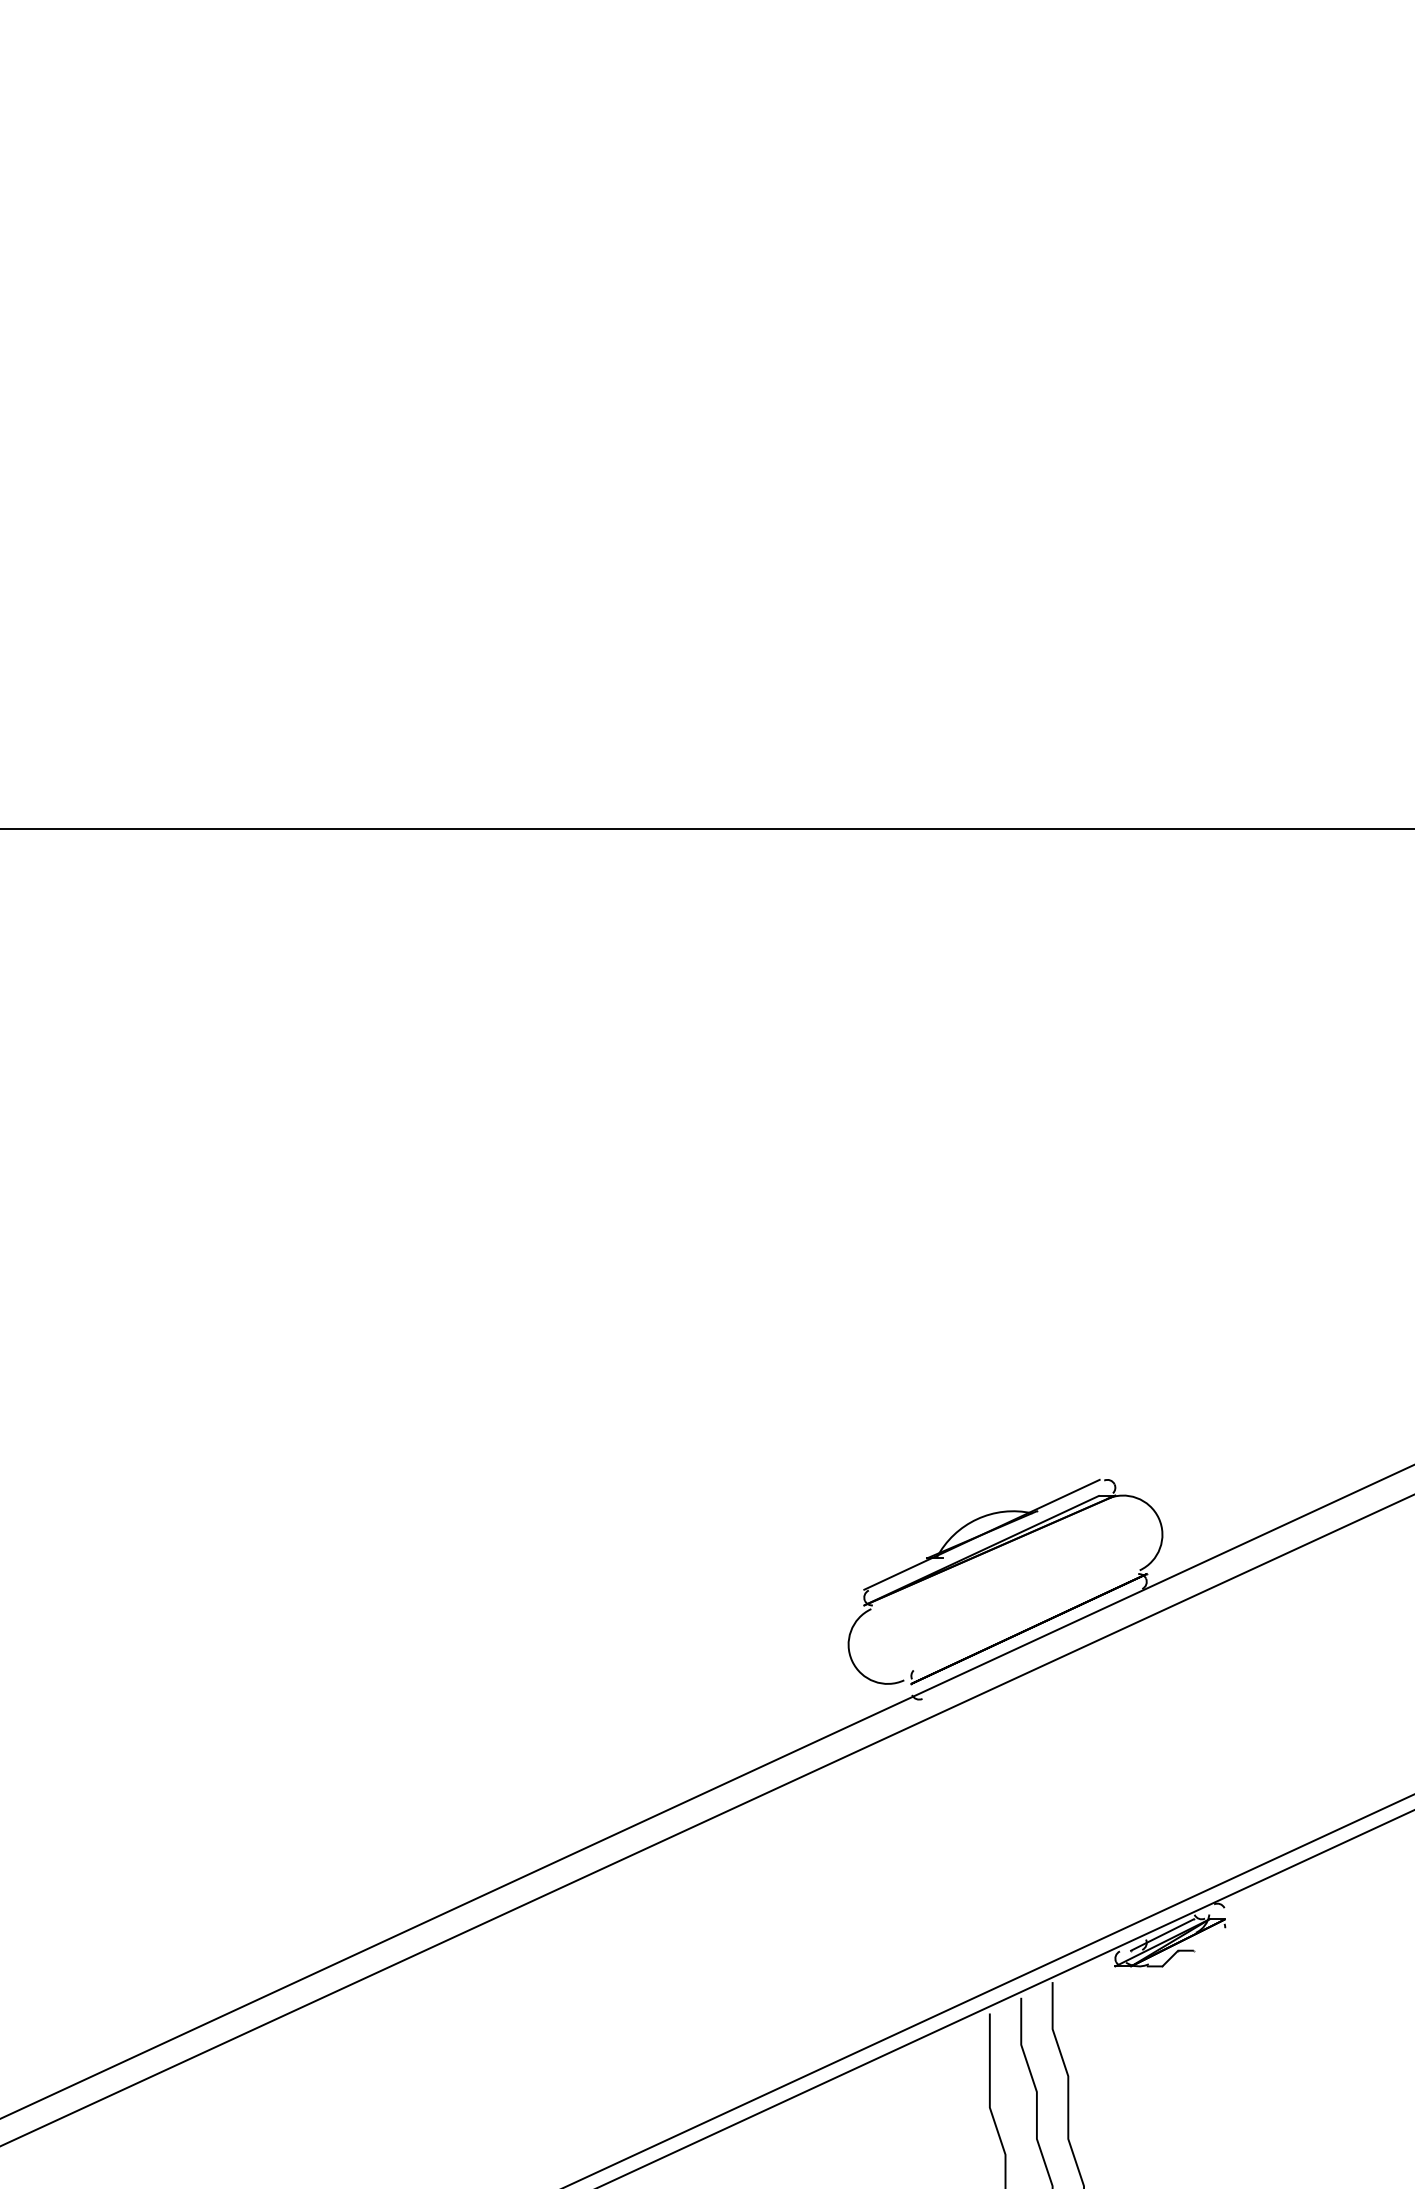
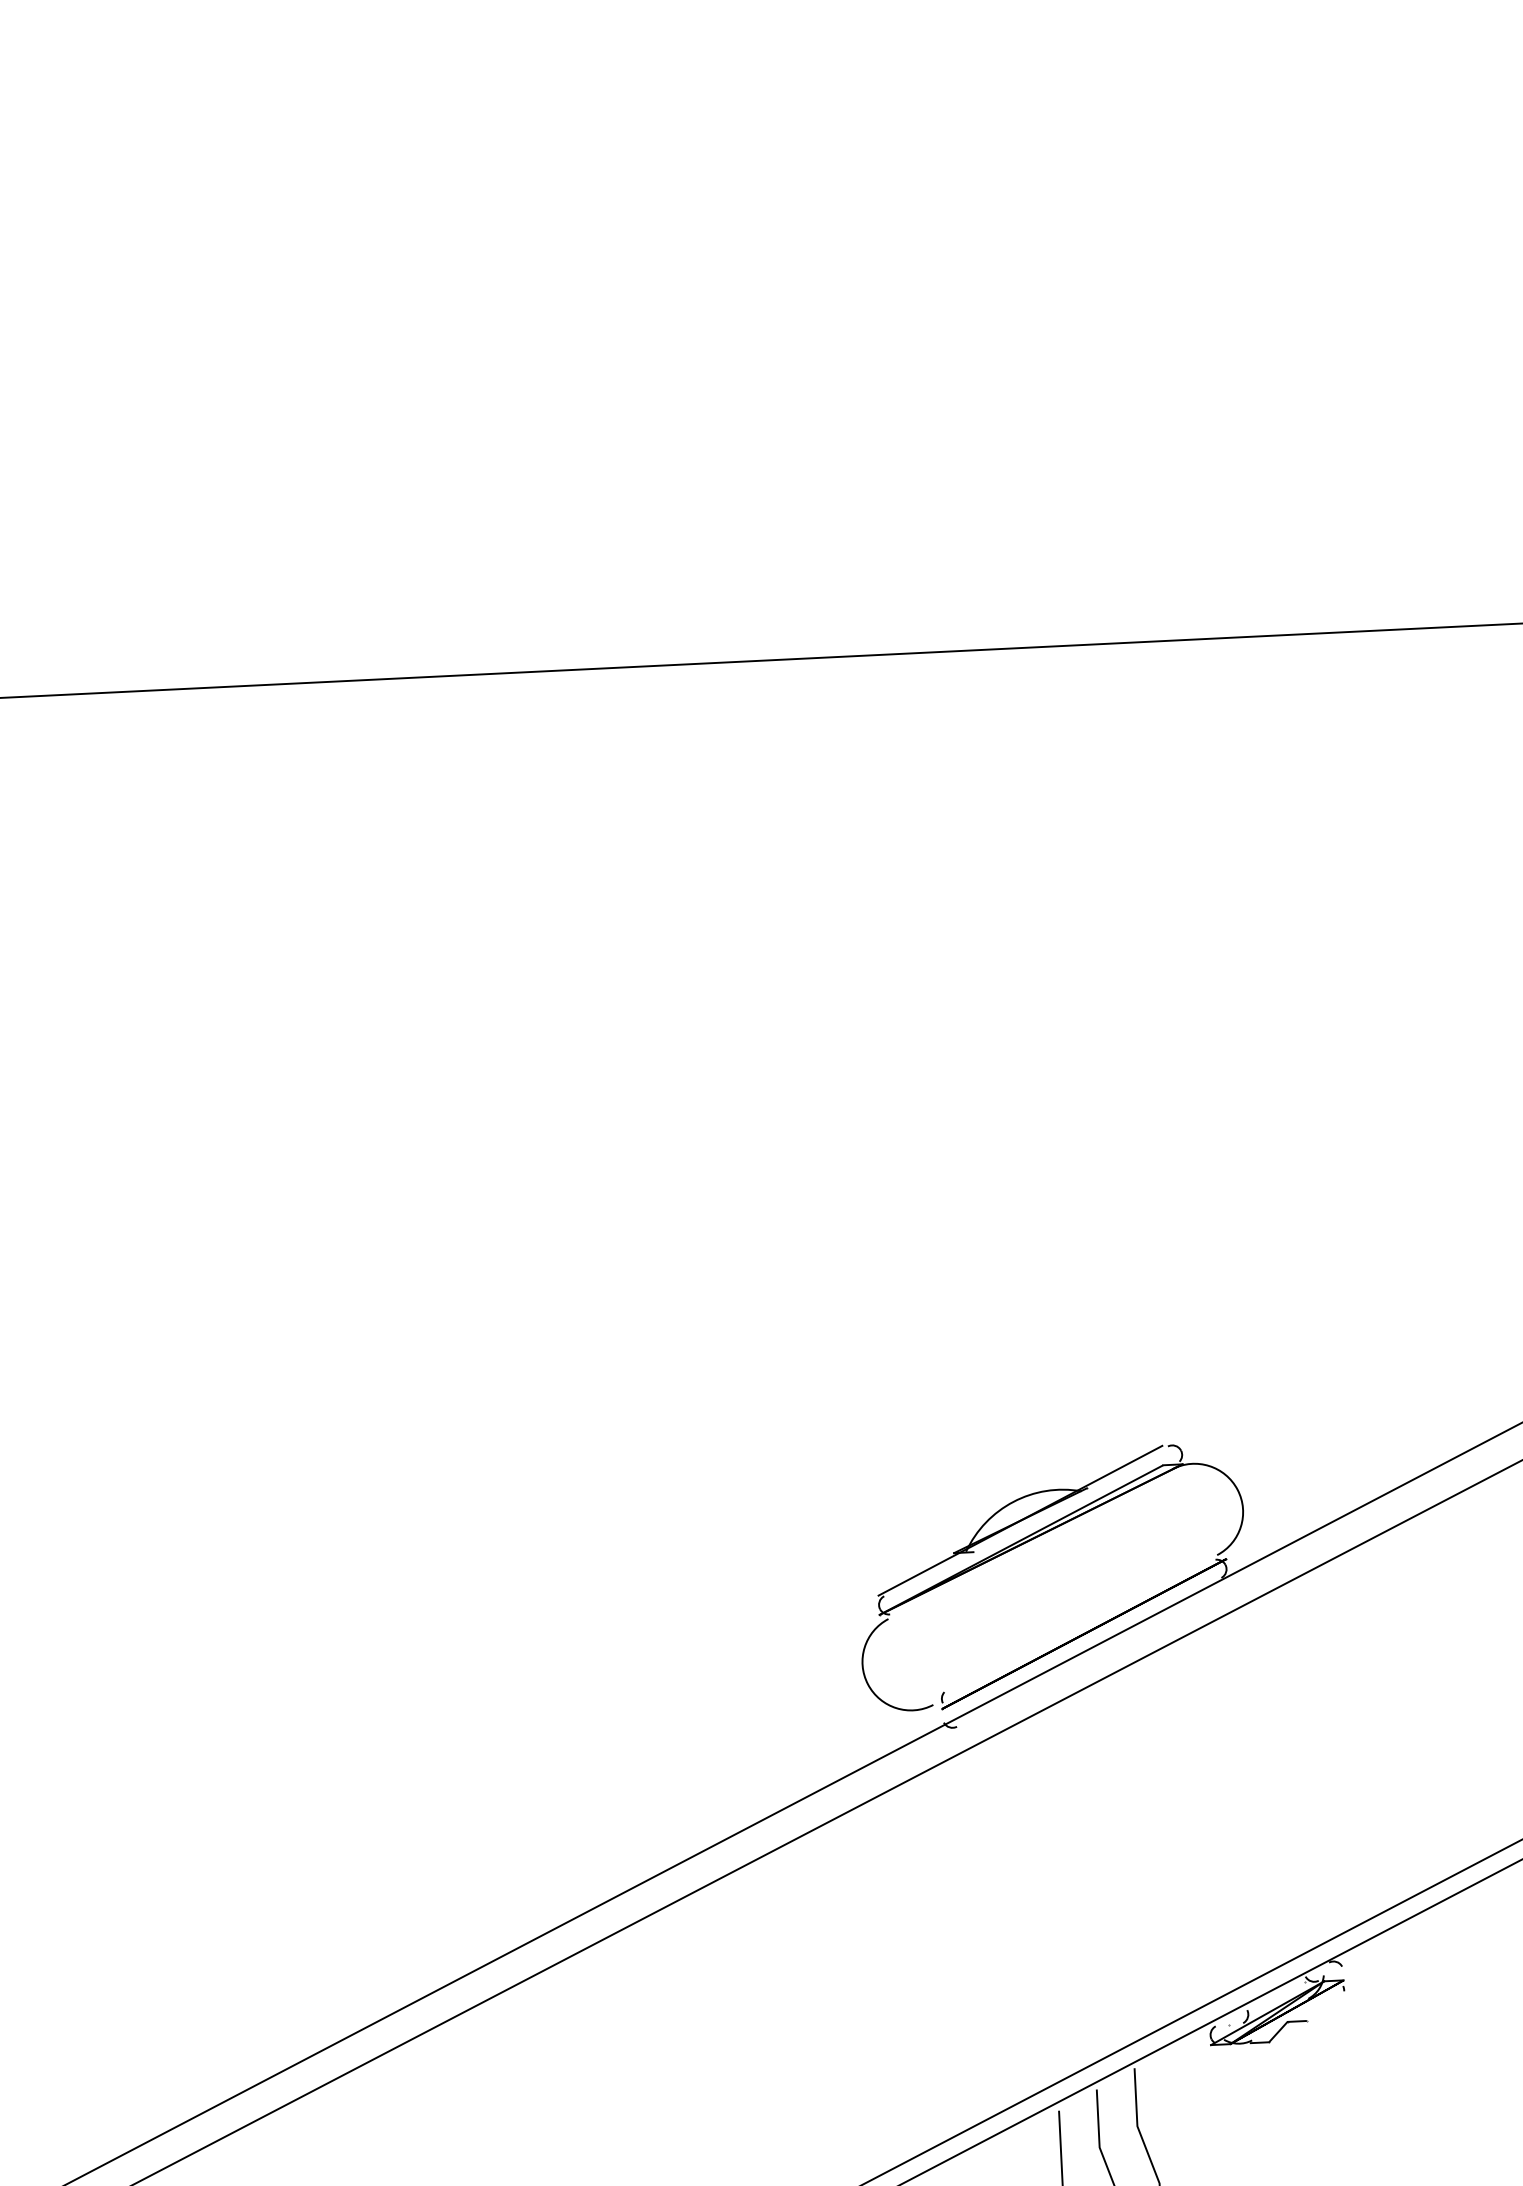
line: (1162, 1934) -> (1267, 2002), removed

